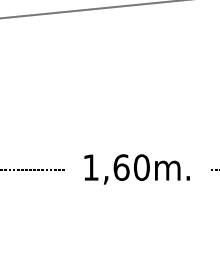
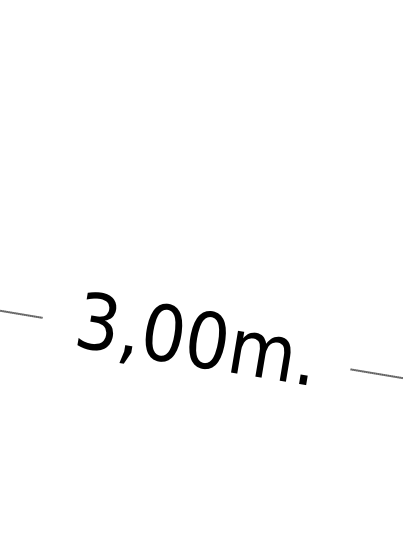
text: (106, 167) -> (131, 327), 1,60m. -> 3,00m.

